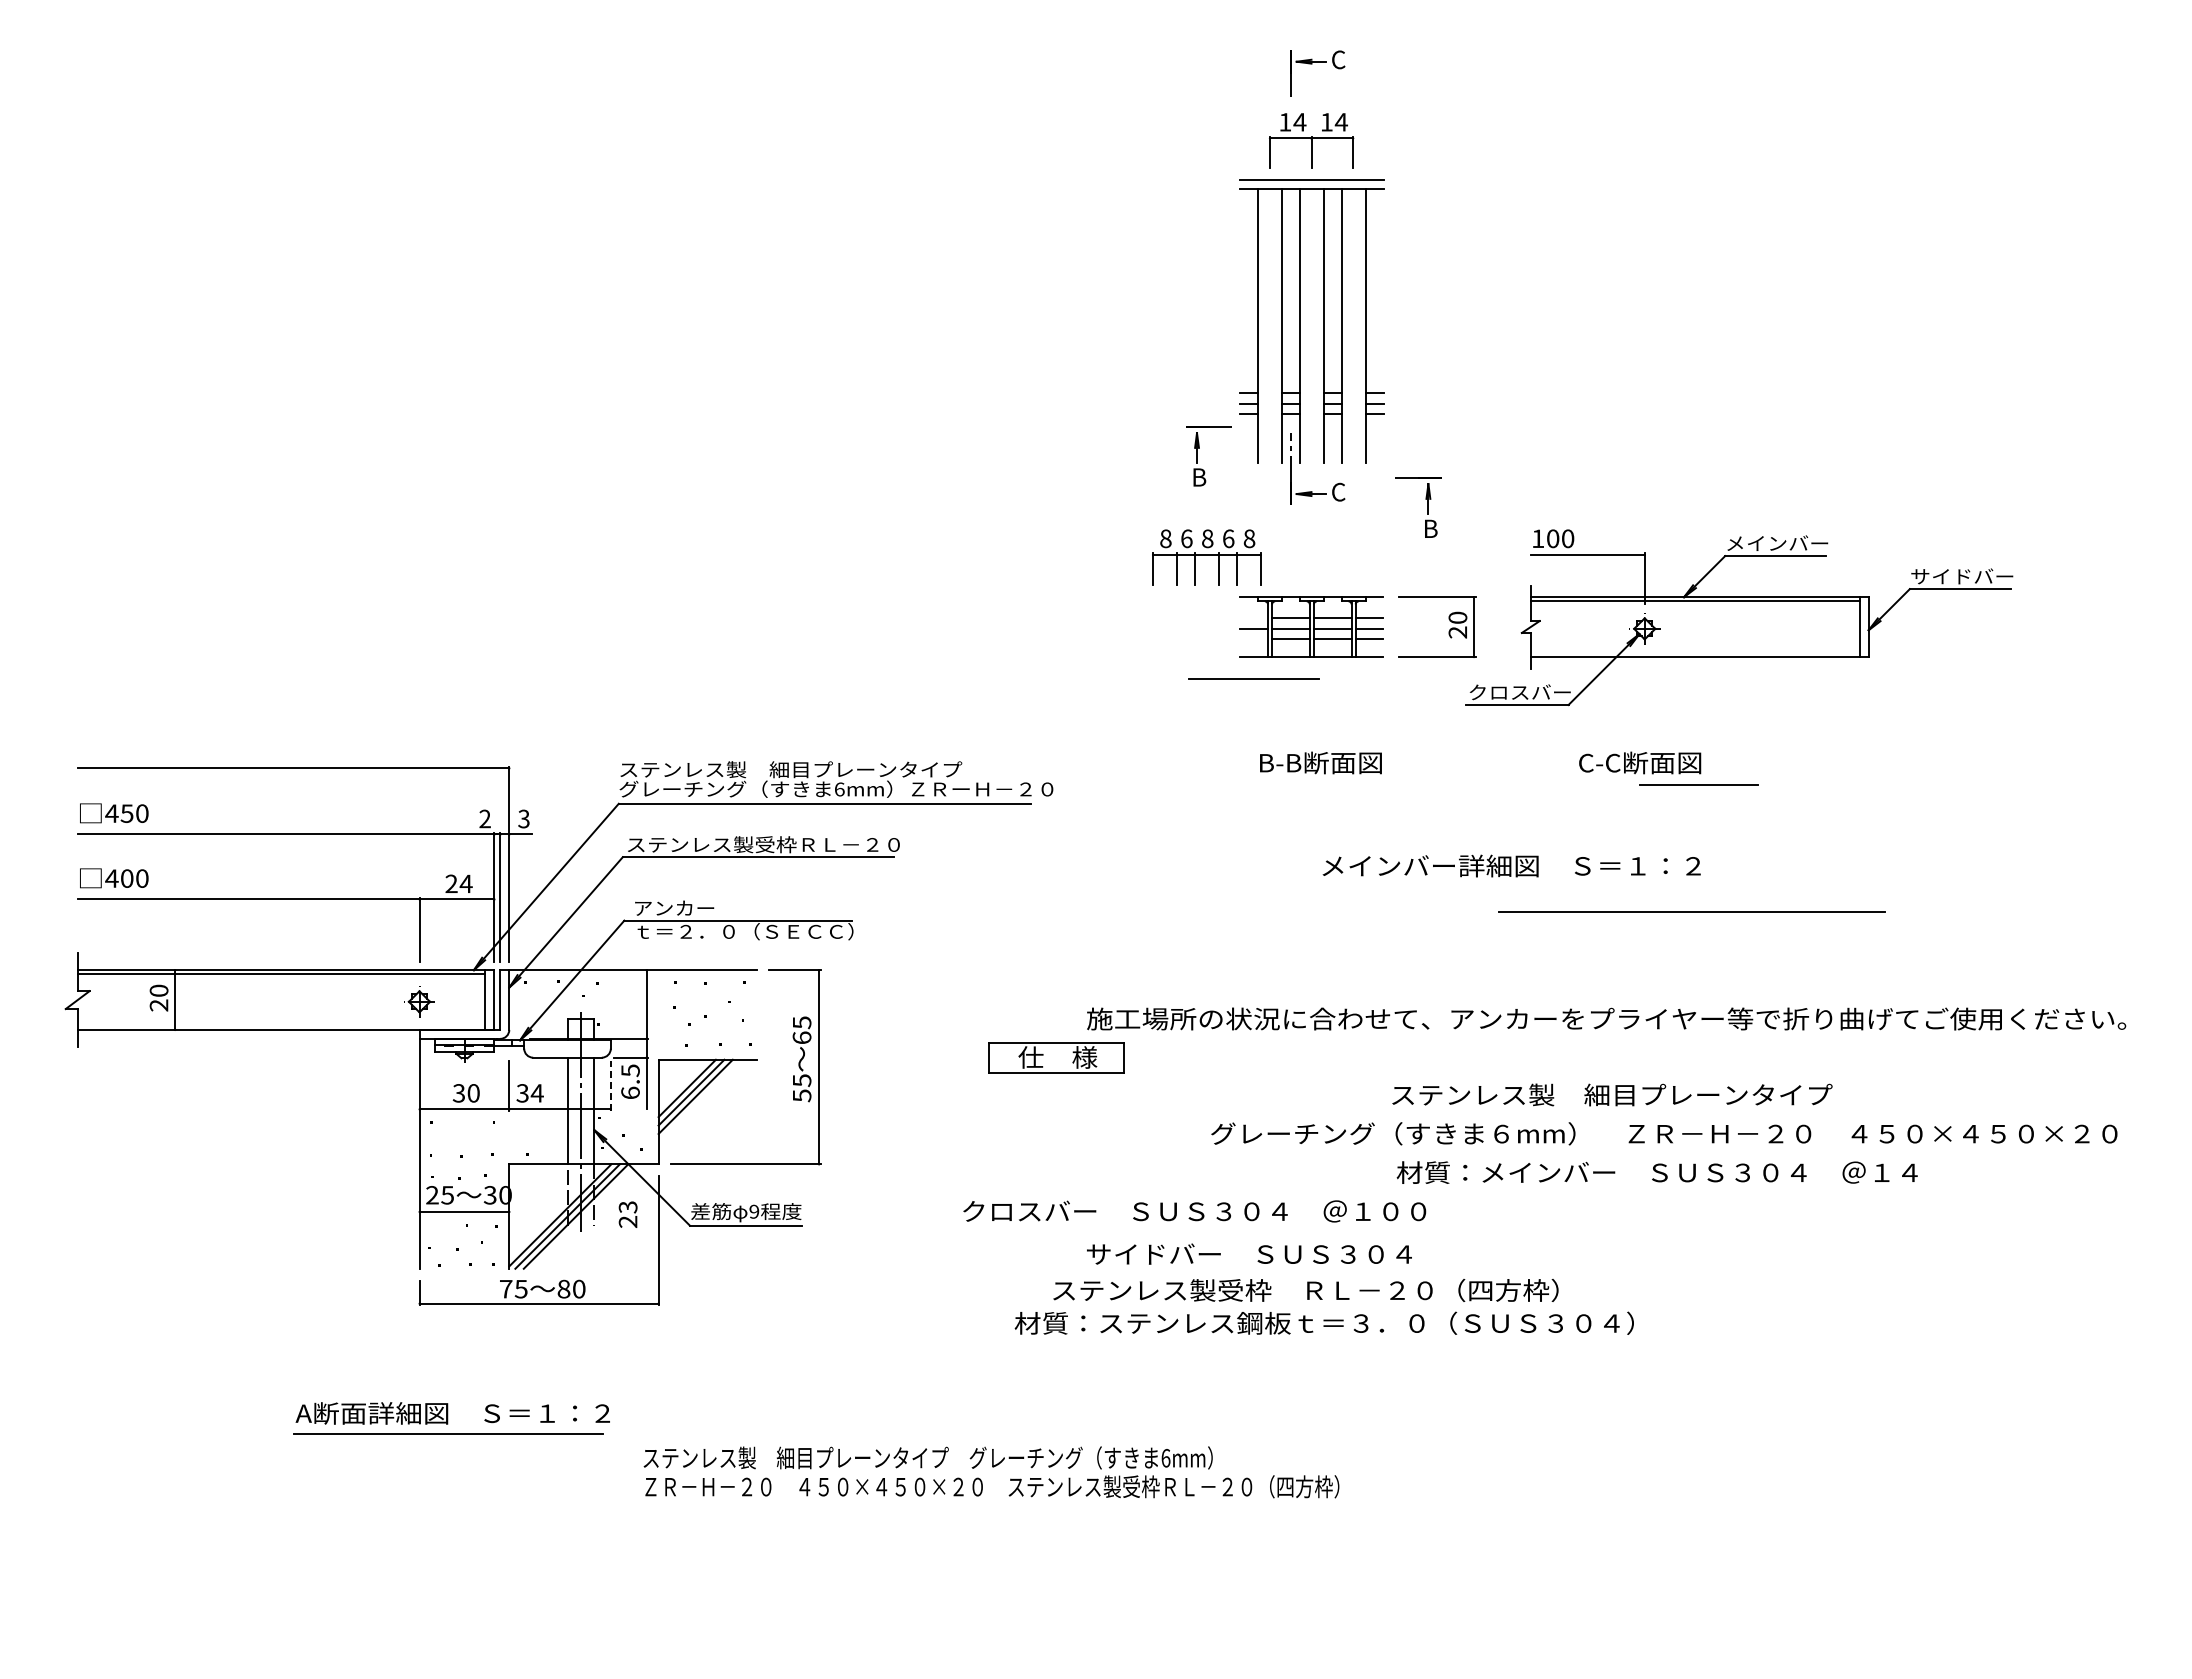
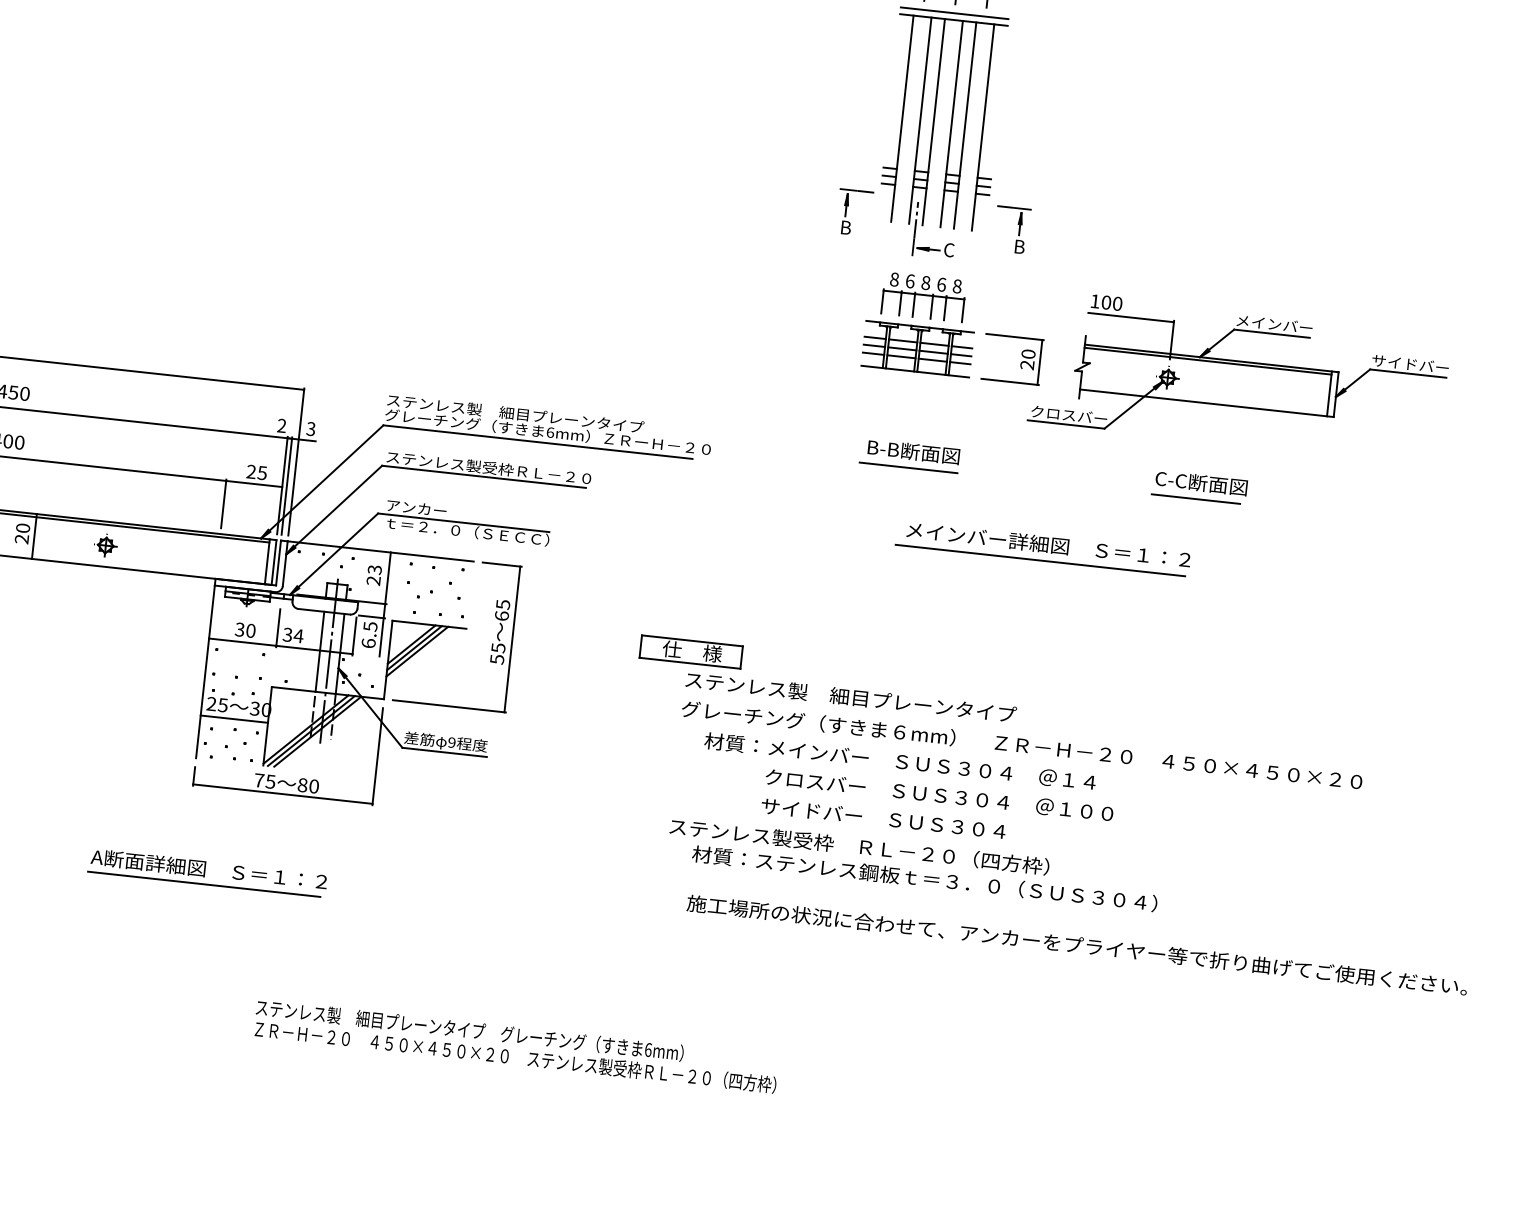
part: (1427, 507) -> (1018, 230), moved
part: (1206, 557) -> (923, 296), moved
line: (1253, 618) -> (875, 338), added
line: (1253, 639) -> (873, 353), added
line: (1253, 678) -> (908, 467), moved
text: (1640, 762) -> (1201, 482), moved
text: (465, 883) -> (261, 472), 24 -> 25
line: (1691, 911) -> (1040, 560), moved
part: (419, 1001) -> (105, 545), moved
text: (1606, 1018) -> (1077, 944), moved
line: (610, 1085) -> (354, 636), dashed -> solid
text: (1612, 1094) -> (851, 696), moved
text: (1664, 1133) -> (1022, 745), moved
text: (1656, 1172) -> (899, 761), moved
text: (1194, 1211) -> (939, 795), moved
text: (627, 1214) -> (373, 575), moved
text: (1249, 1253) -> (883, 818), moved
text: (1323, 1322) -> (924, 878), moved
text: (991, 1472) -> (516, 1046), moved

